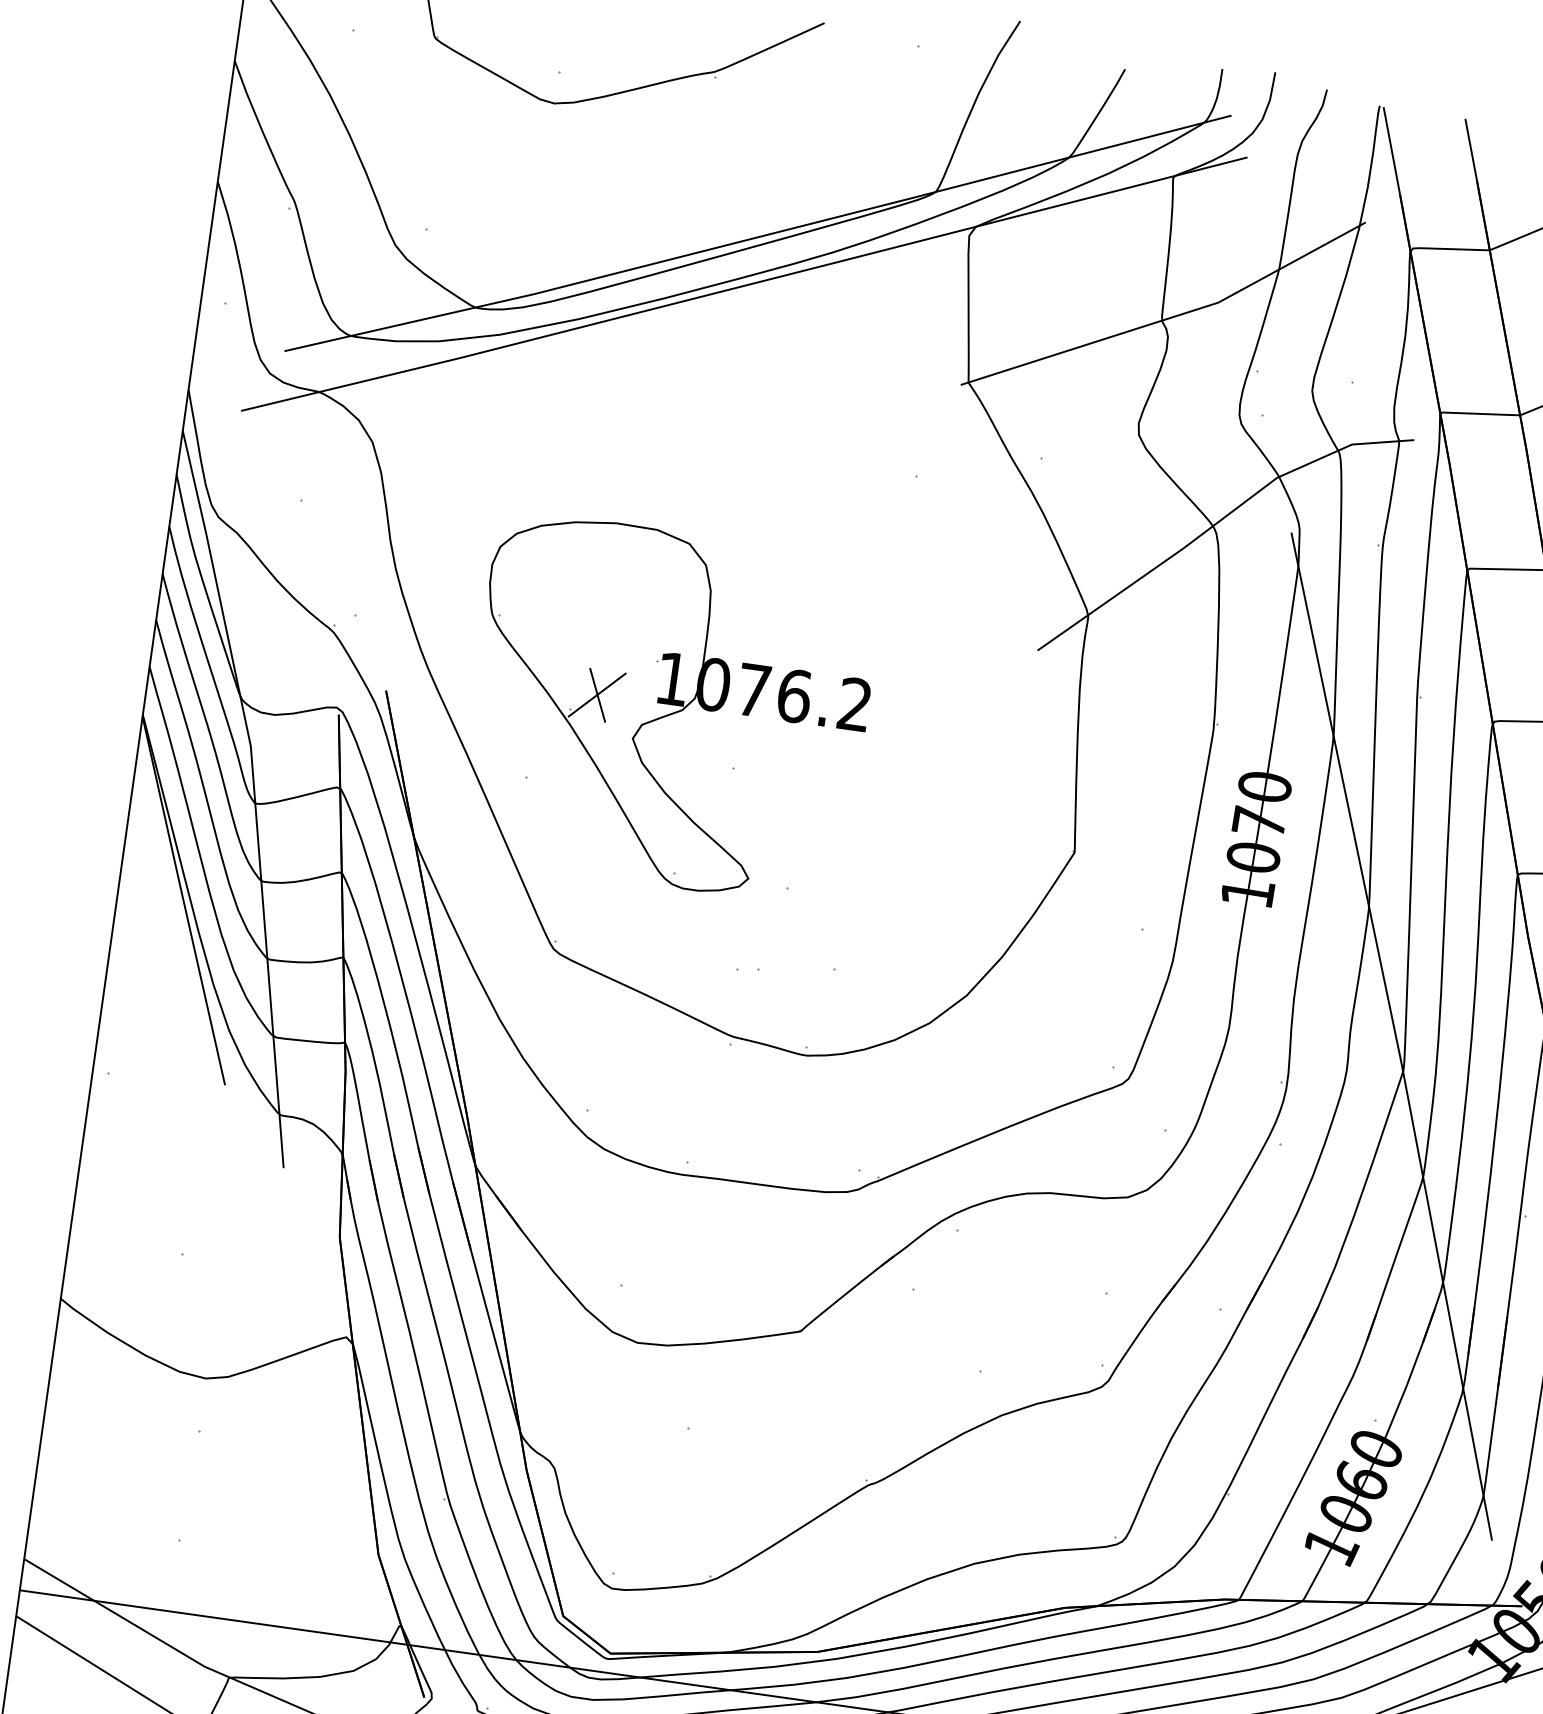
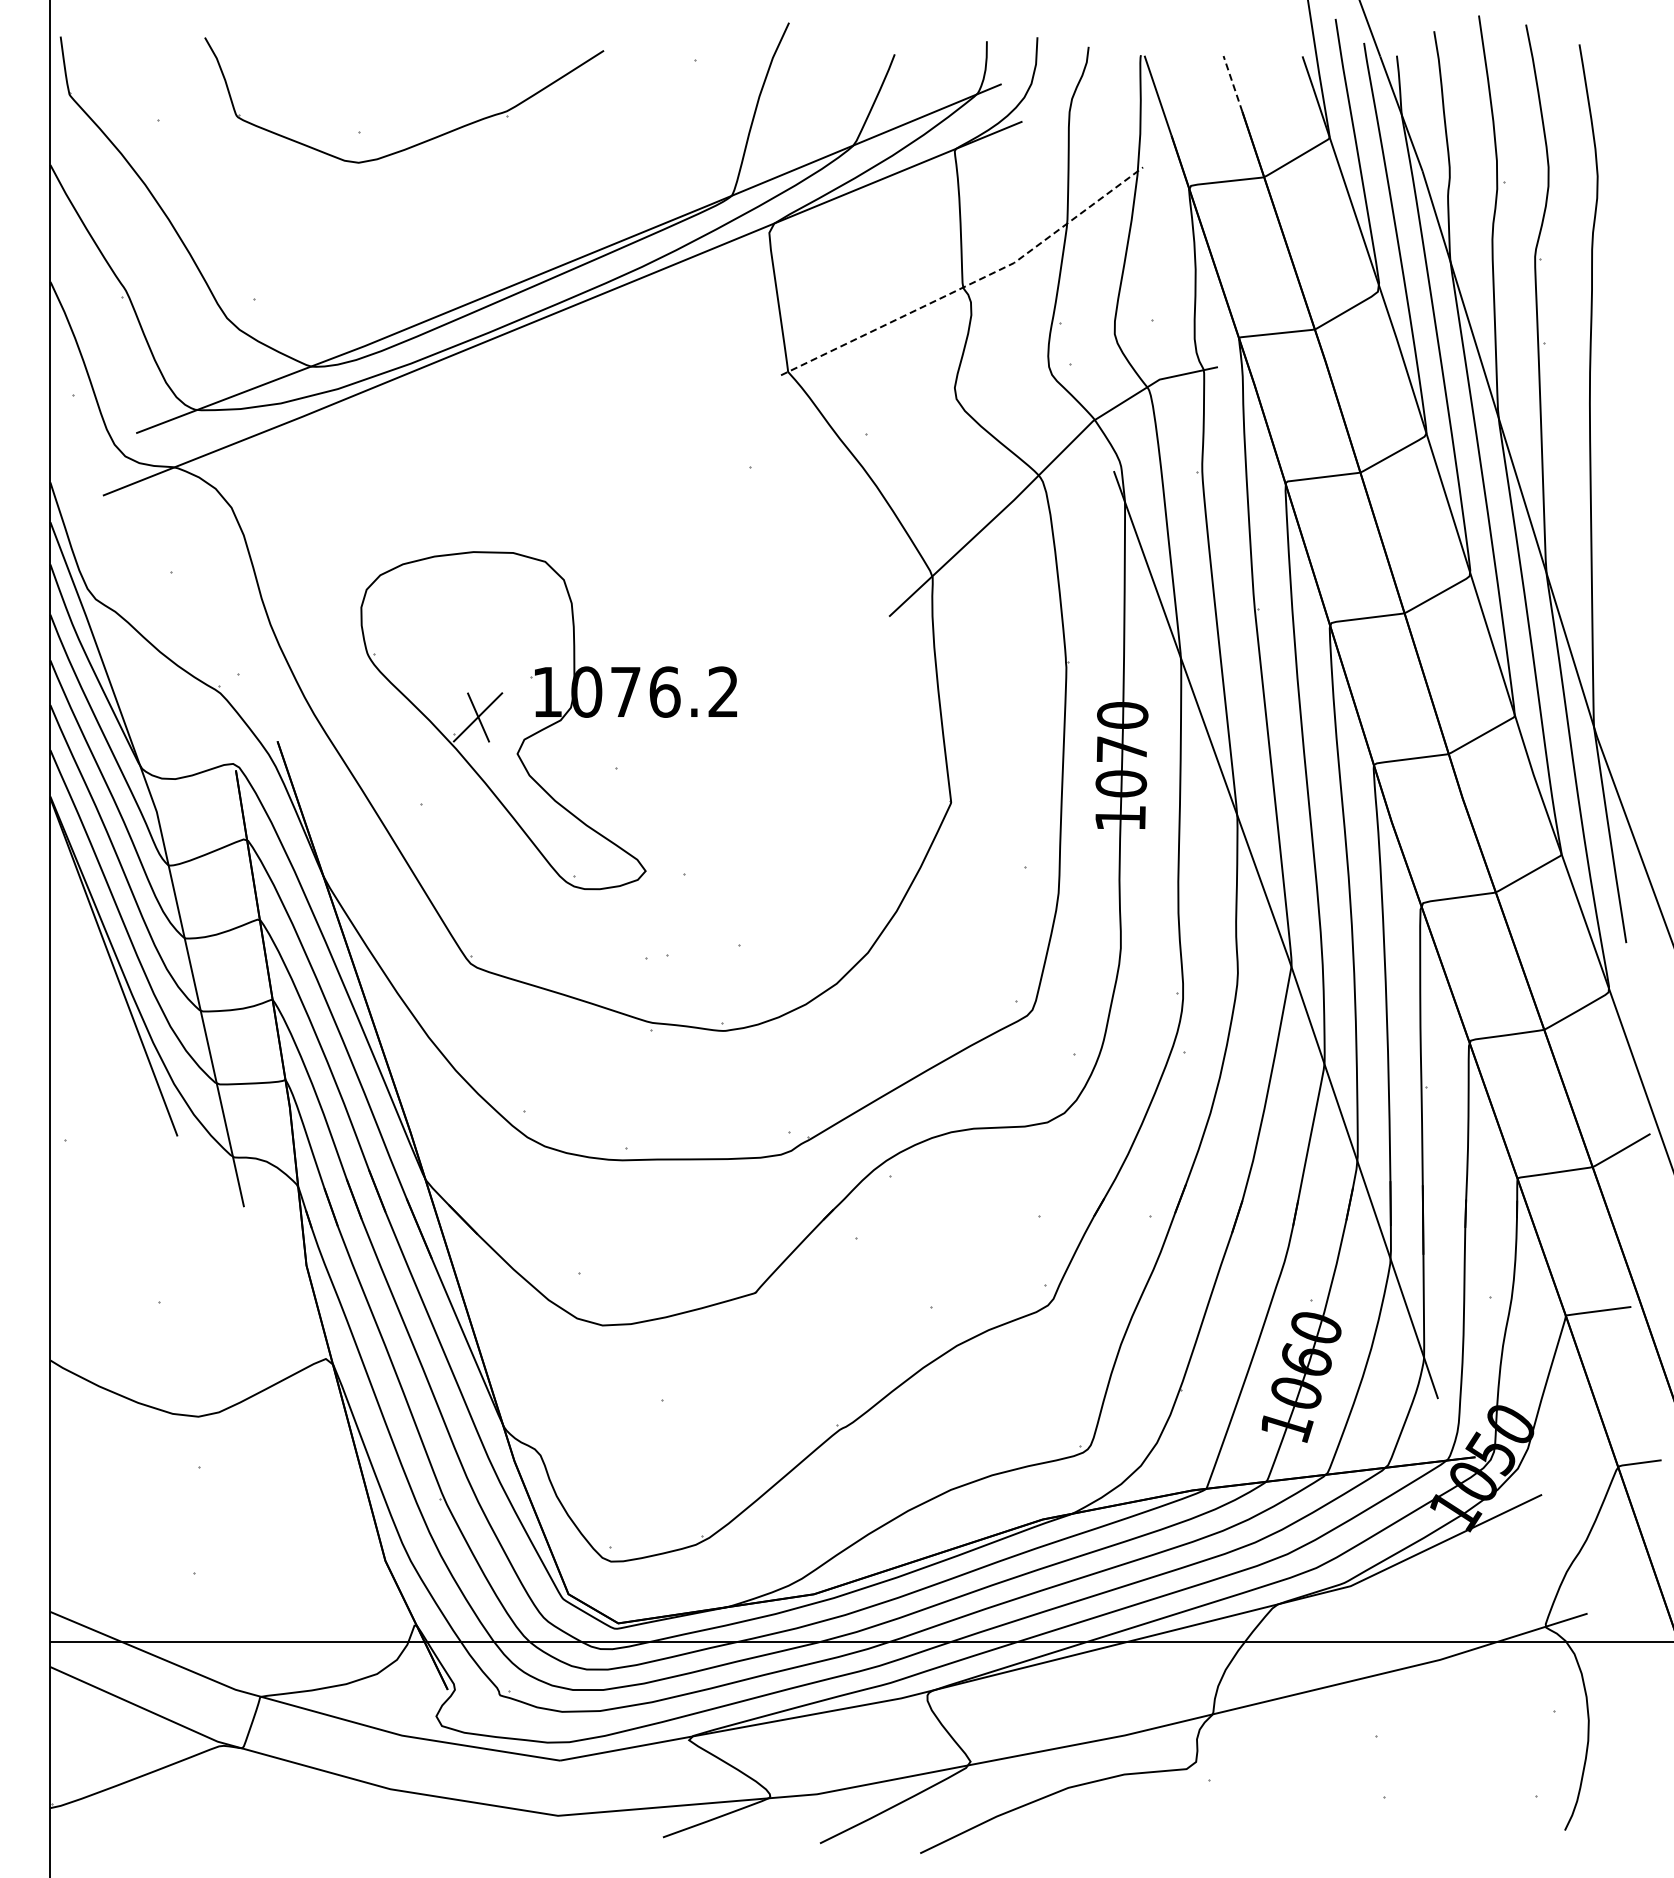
line: (1470, 148) -> (1232, 83), solid -> dashed
line: (1170, 317) -> (970, 283), solid -> dashed

